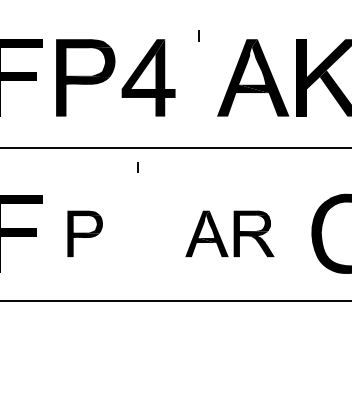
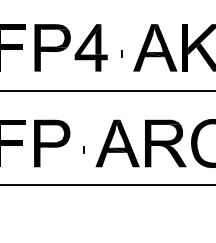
line: (198, 34) -> (121, 53), moved
line: (136, 167) -> (83, 149), moved
part: (85, 233) -> (52, 143), size x1.67
part: (229, 233) -> (140, 143), size x1.67

